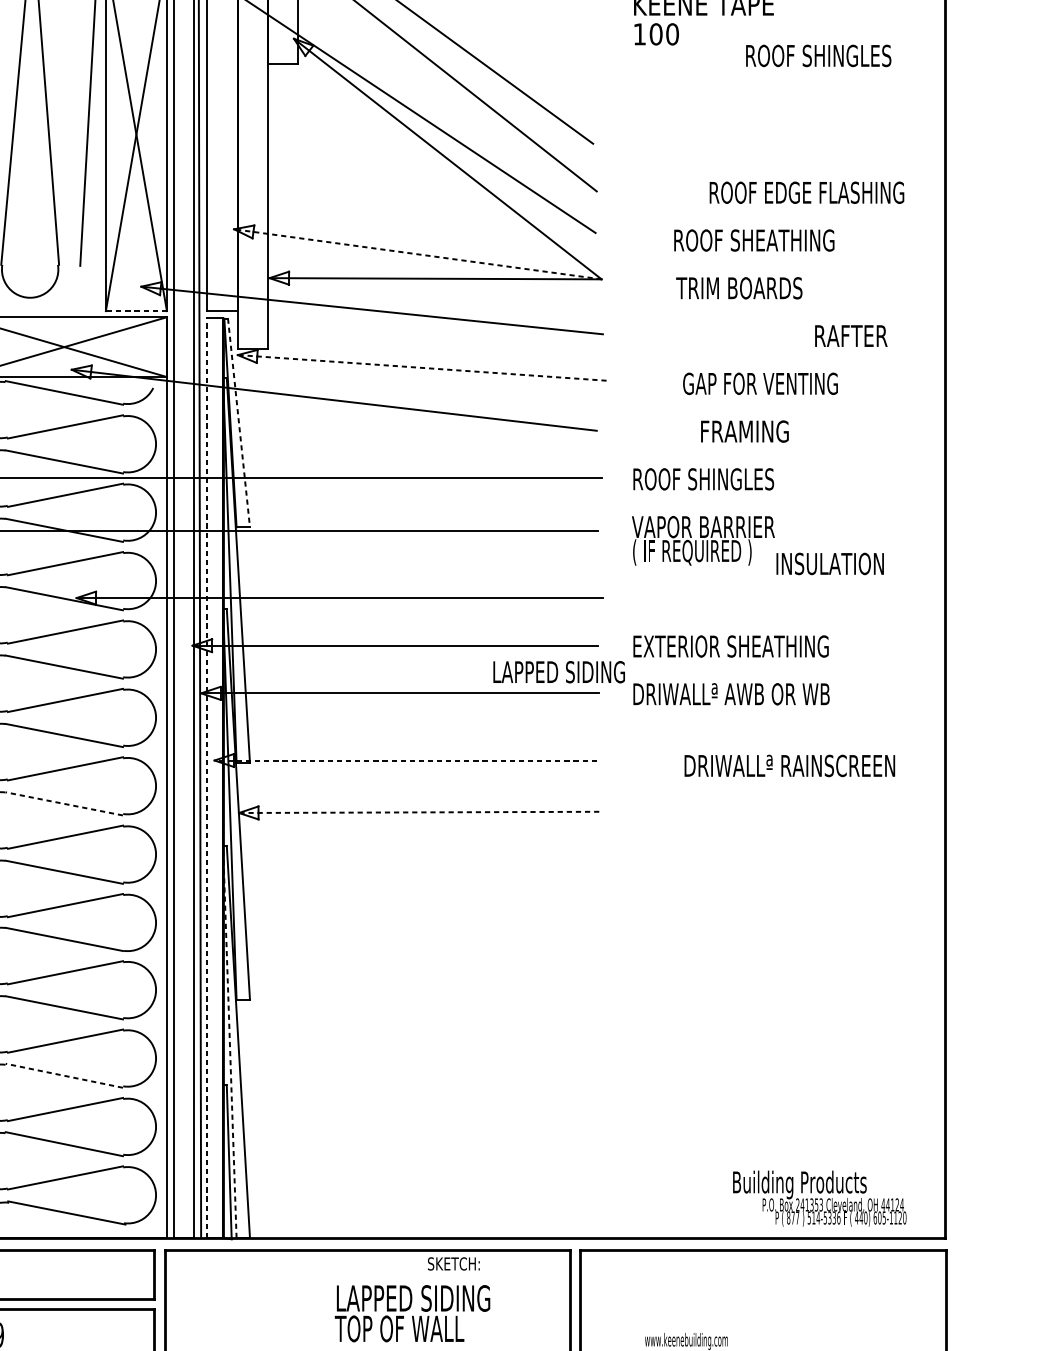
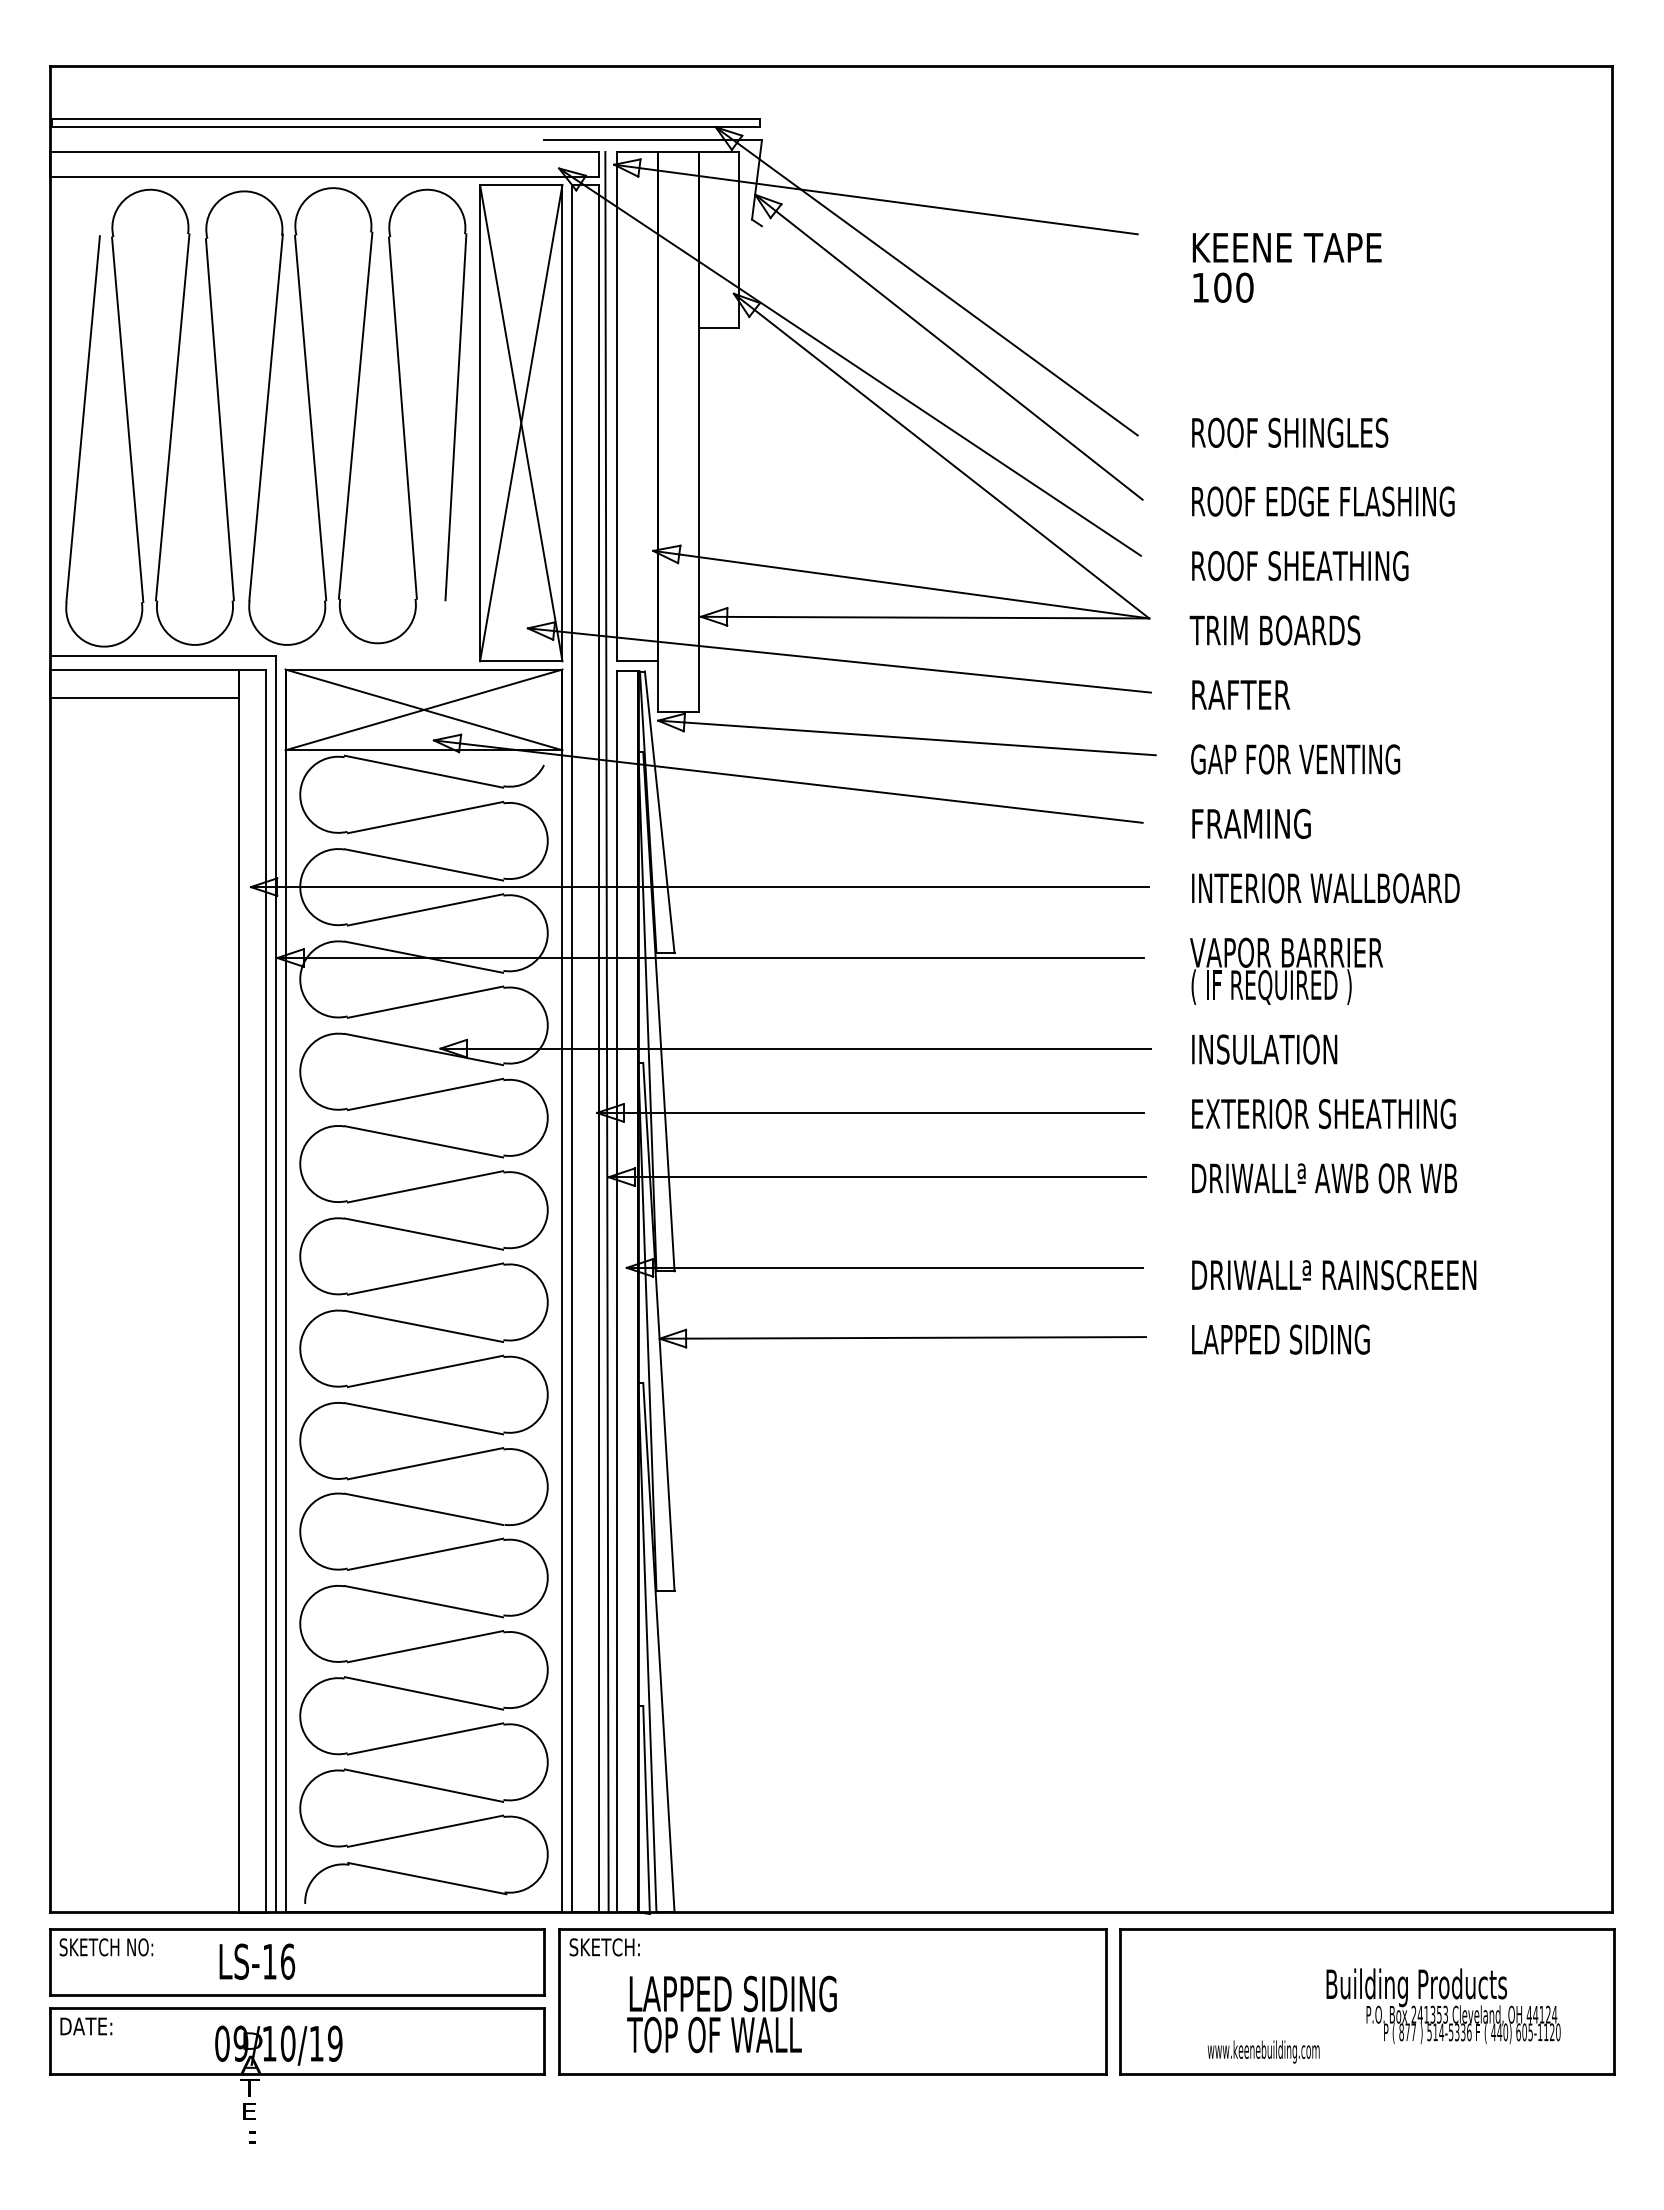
text: (818, 55) -> (1290, 432), moved
text: (807, 192) -> (1323, 501), moved
text: (754, 240) -> (1300, 566), moved
line: (418, 254) -> (901, 584), dashed -> solid
text: (738, 288) -> (1274, 630), moved
line: (135, 311) -> (520, 661), dashed -> solid
text: (851, 335) -> (1241, 694), moved
line: (422, 368) -> (907, 738), dashed -> solid
text: (760, 383) -> (1295, 759), moved
line: (238, 423) -> (659, 812), dashed -> solid
text: (744, 431) -> (1251, 823), moved
text: (733, 479) -> (1326, 888), ROOF SHINGLES -> INTERIOR WALLBOARD
text: (830, 563) -> (1264, 1049), moved
text: (558, 672) -> (1280, 1339), moved
line: (406, 760) -> (885, 1267), dashed -> solid
text: (790, 766) -> (1334, 1275), moved
line: (206, 778) -> (616, 1291), dashed -> solid
line: (64, 803) -> (424, 1326), dashed -> solid
line: (419, 812) -> (903, 1337), dashed -> solid
line: (229, 1041) -> (647, 1647), dashed -> solid
line: (63, 1075) -> (423, 1693), dashed -> solid
text: (819, 1198) -> (1443, 2006), moved
text: (453, 1264) -> (604, 1947), moved
text: (412, 1313) -> (731, 2014), moved

